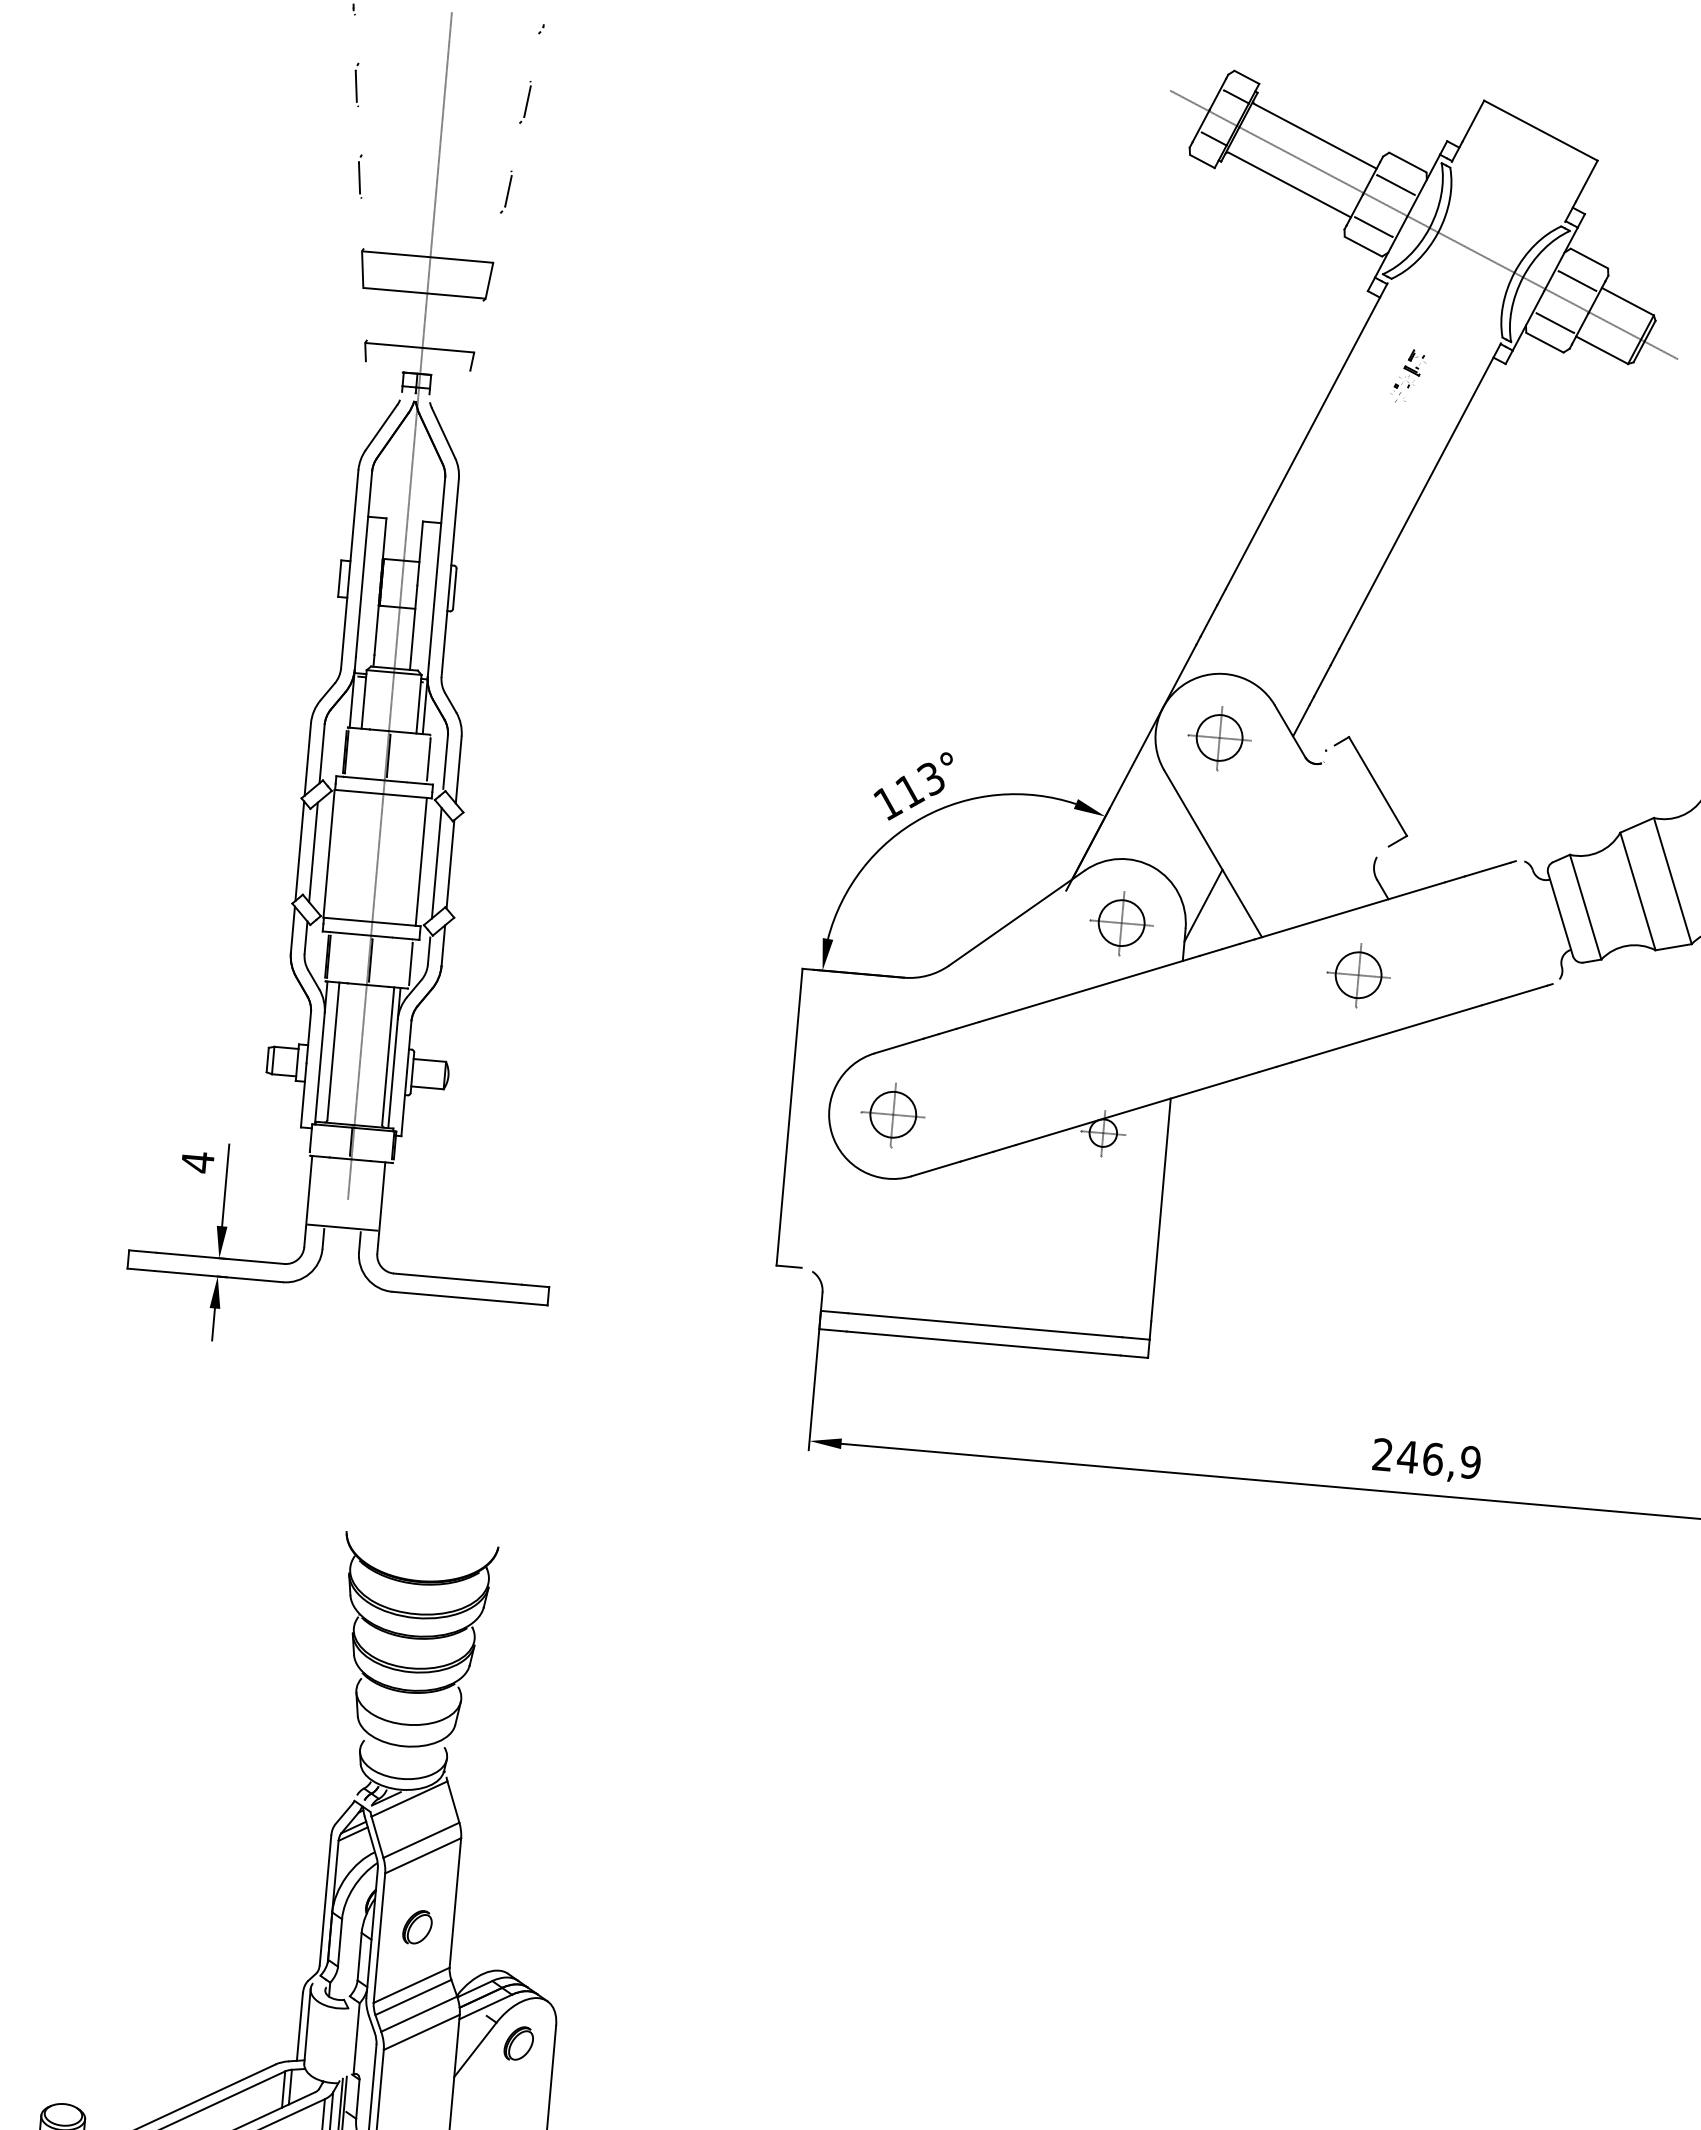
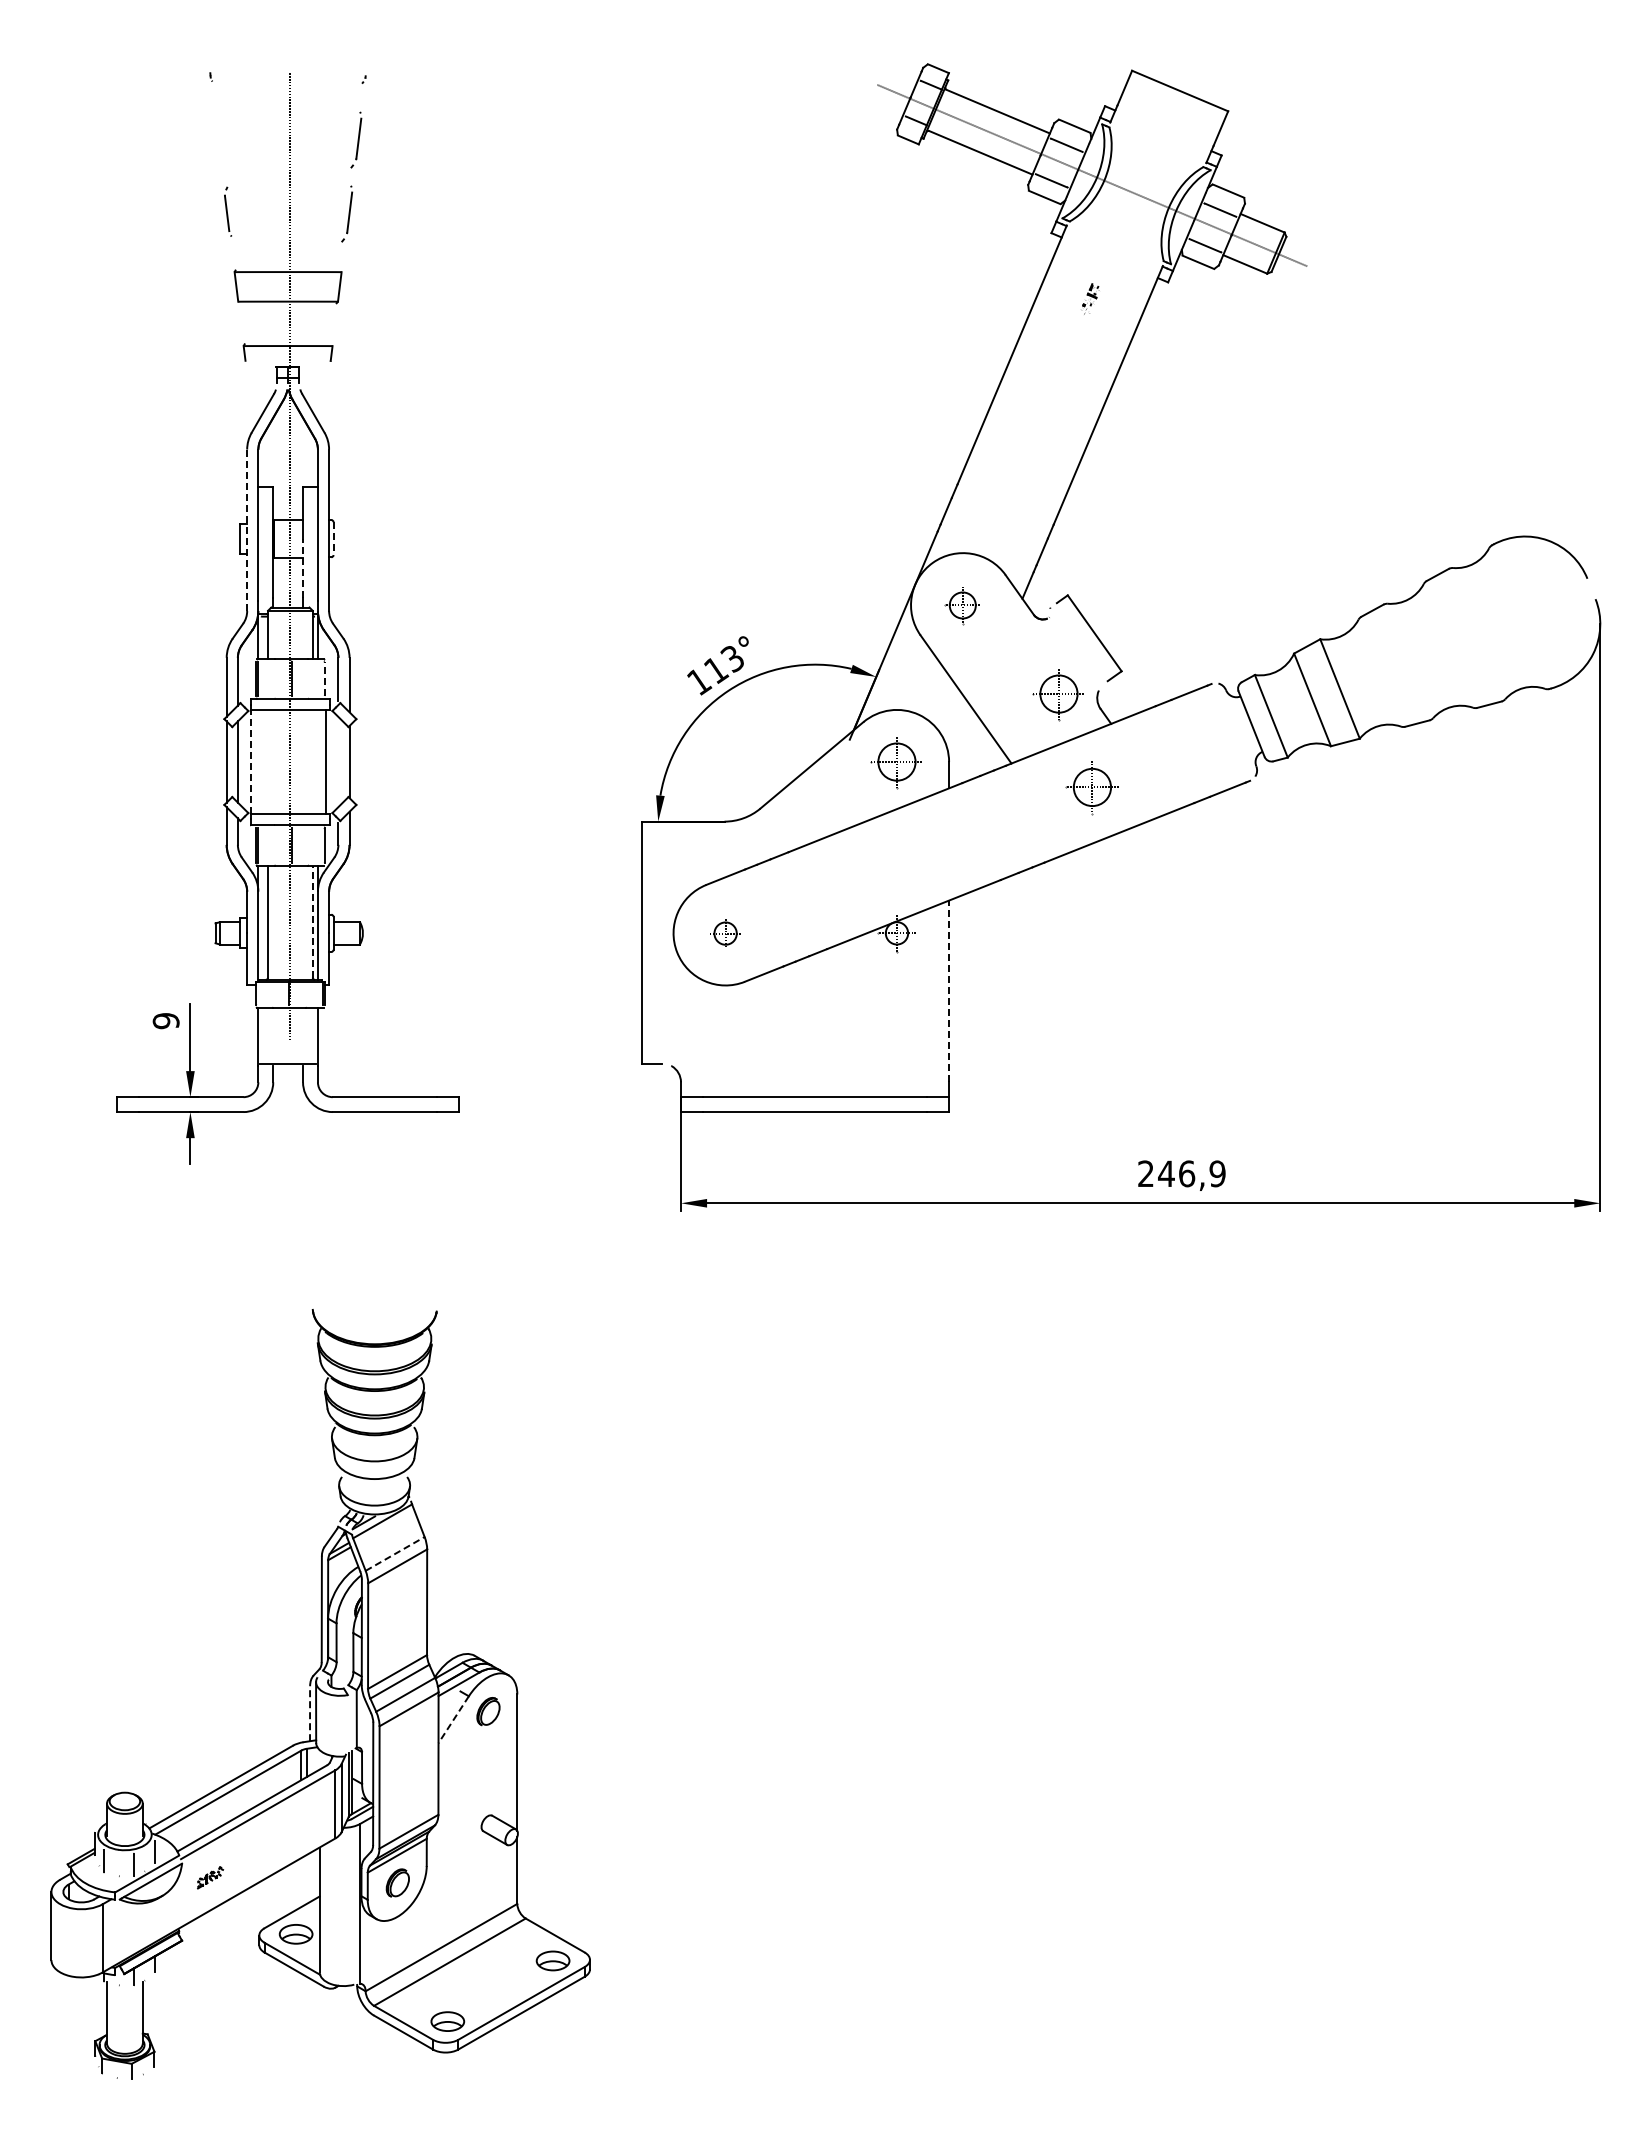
part: (356, 84) -> (218, 137), removed
part: (525, 101) -> (356, 139), size x1.6
part: (359, 176) -> (227, 211), size x1.4
part: (506, 191) -> (347, 213), size x1.6
part: (1408, 375) -> (1090, 298), size x0.7
line: (350, 569) -> (247, 530), solid -> dashed
line: (454, 589) -> (333, 539), solid -> dashed
line: (414, 622) -> (303, 568), solid -> dashed
part: (1217, 738) -> (961, 605), size x0.7
line: (428, 759) -> (324, 678), solid -> dashed
line: (329, 853) -> (250, 761), solid -> dashed
part: (1325, 858) -> (1057, 695), added
line: (436, 862) -> (338, 761), removed
line: (1203, 904) -> (961, 741), removed
line: (387, 1055) -> (312, 921), solid -> dashed
part: (893, 1114) -> (725, 933), size x0.6
text: (197, 1161) -> (165, 1020), 4 -> 9
line: (1161, 1210) -> (949, 991), solid -> dashed
line: (421, 1839) -> (395, 1553), solid -> dashed
part: (417, 1927) -> (398, 1624), removed
line: (300, 2026) -> (310, 1713), solid -> dashed
line: (475, 2049) -> (453, 1719), solid -> dashed

